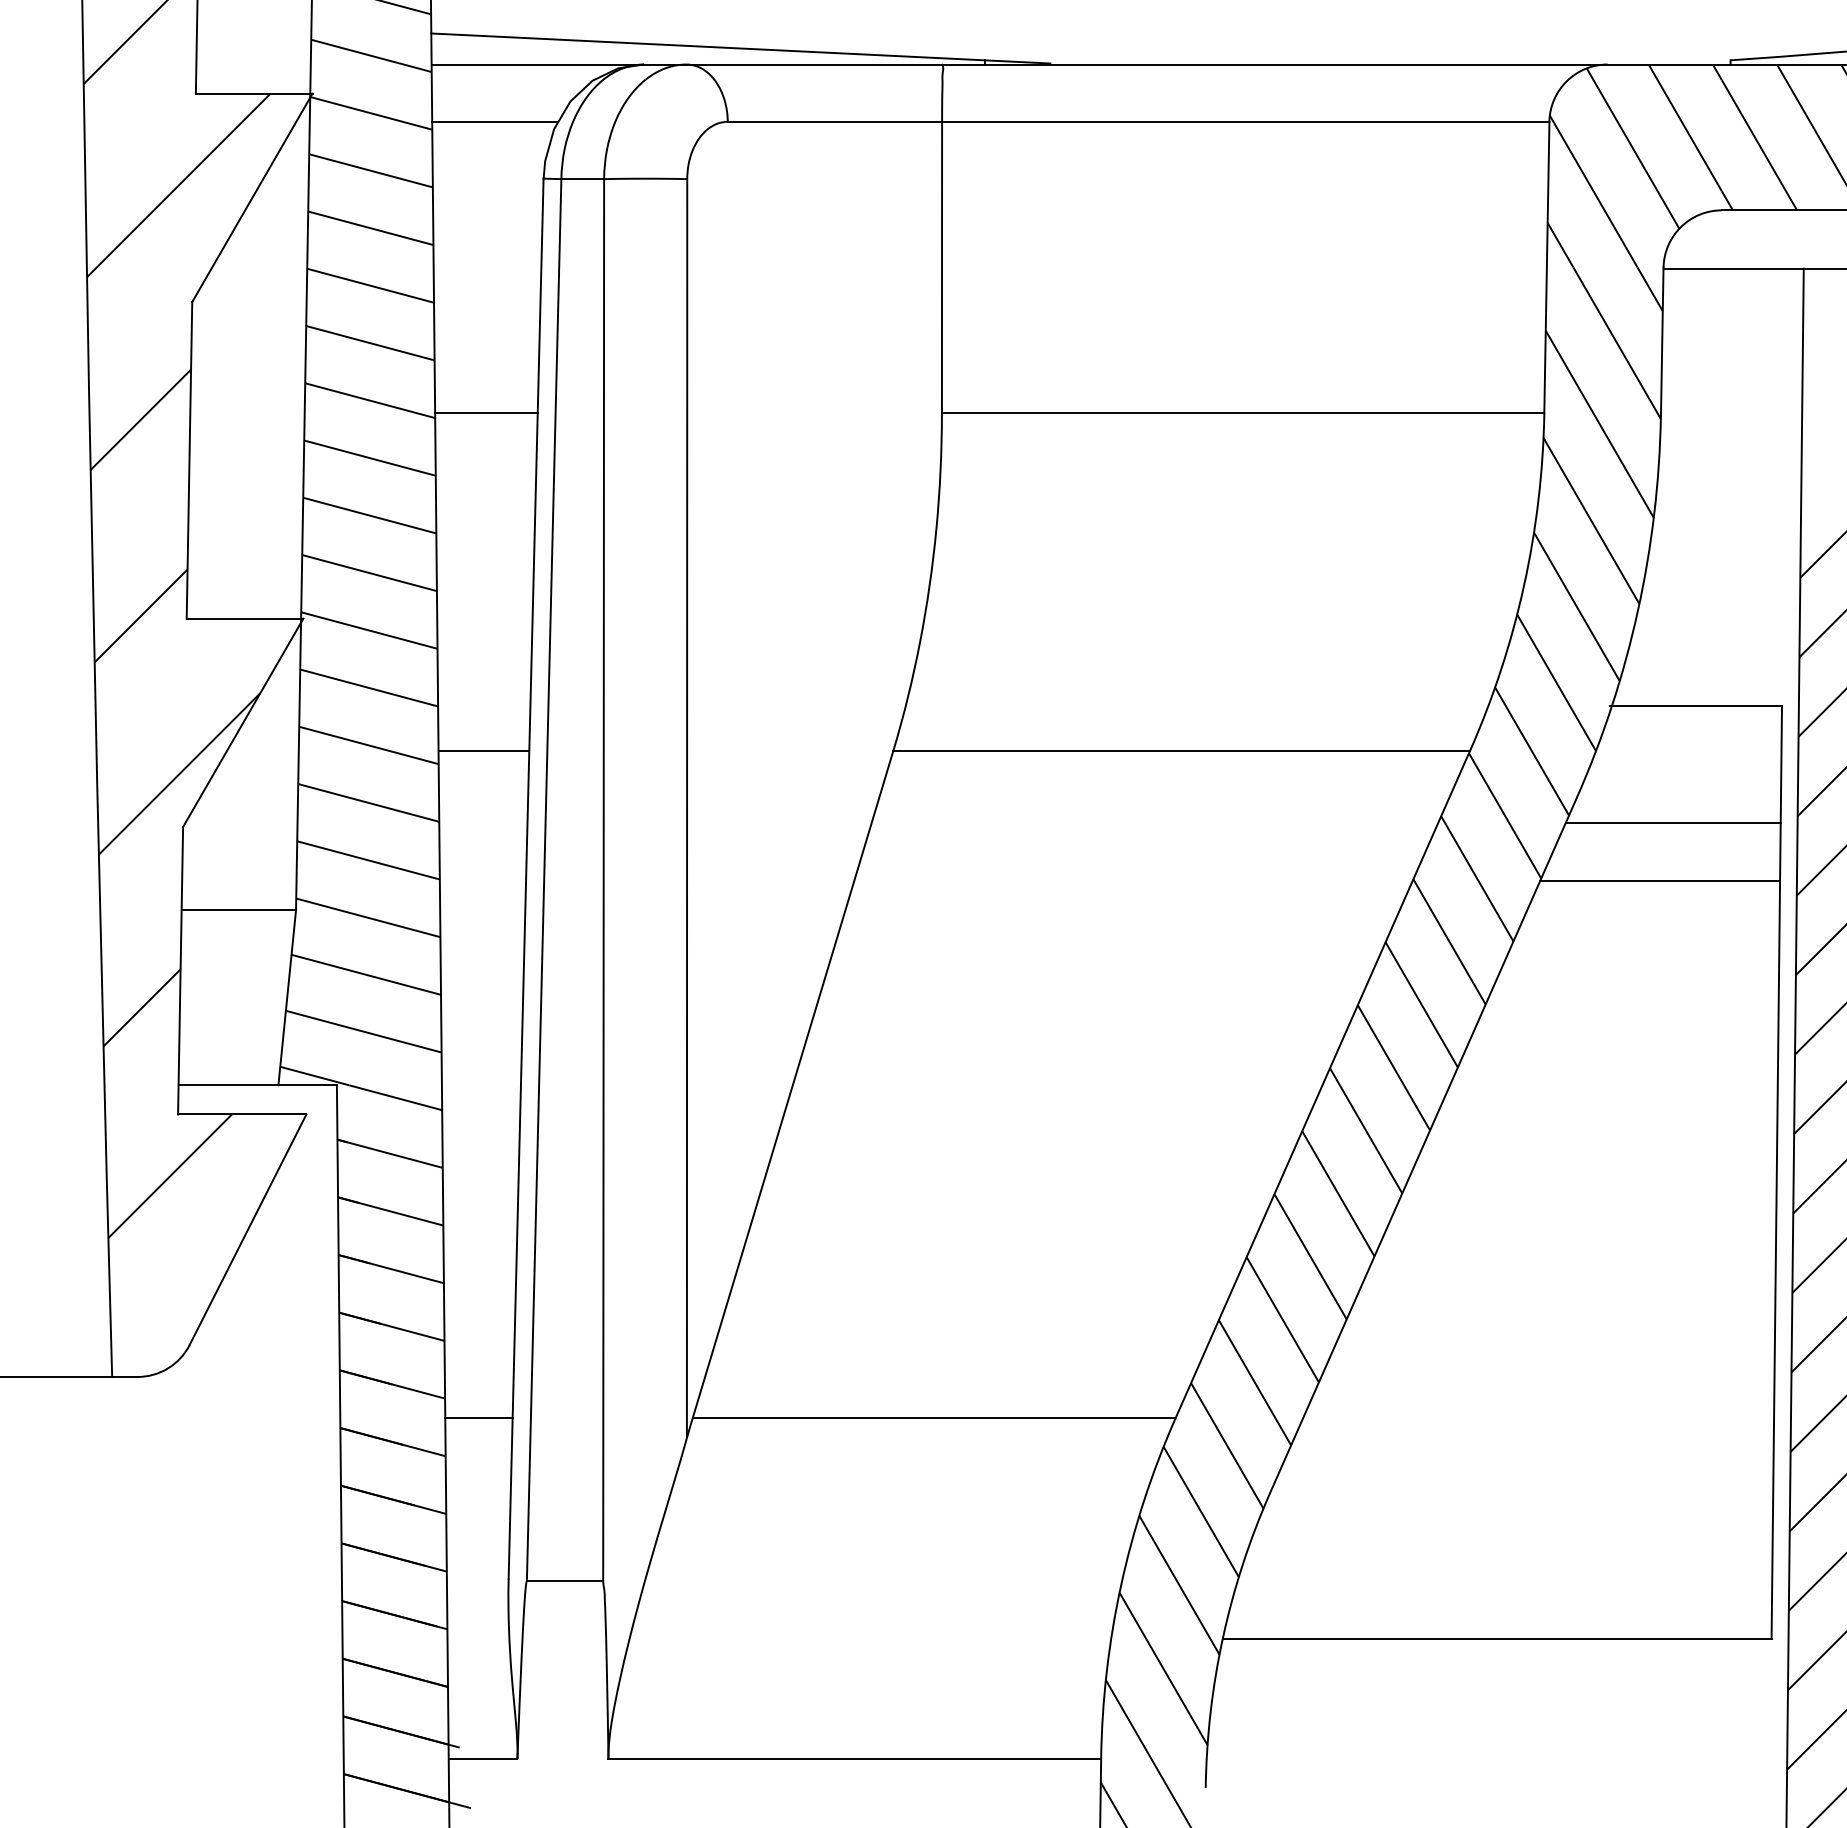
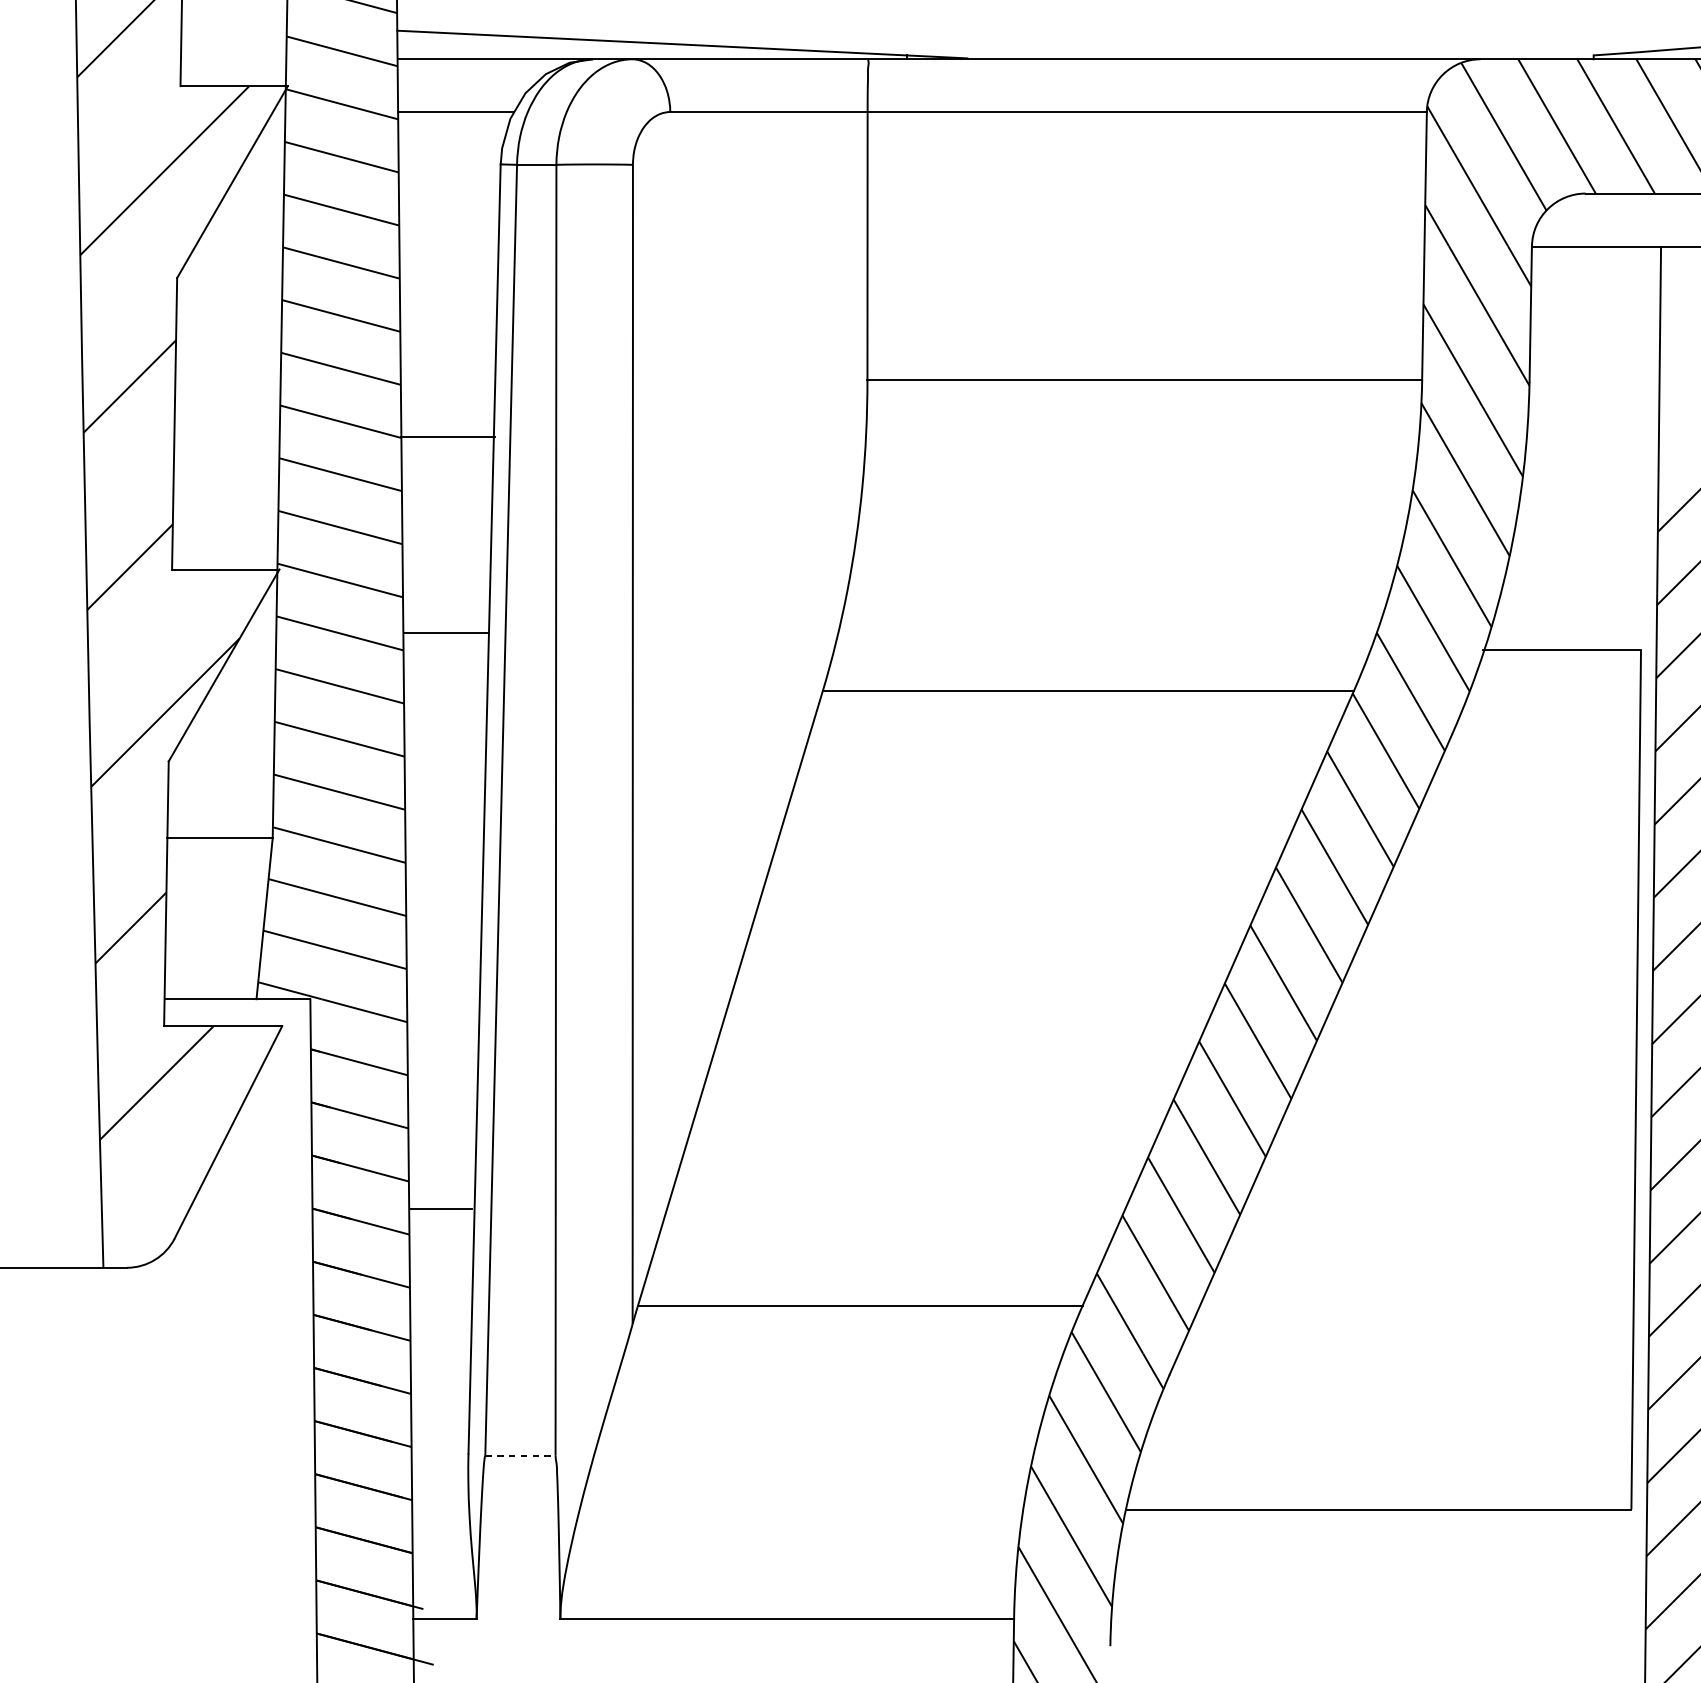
line: (486, 413) -> (448, 437), moved
line: (483, 750) -> (445, 632), moved
line: (1672, 822) -> (1540, 757), removed
line: (1660, 881) -> (1529, 811), removed
line: (478, 1418) -> (440, 1209), moved
line: (565, 1581) -> (520, 1456), solid -> dashed

